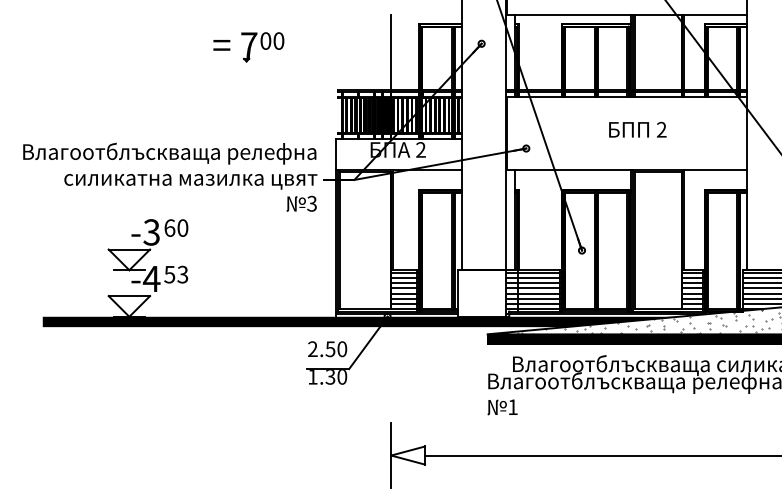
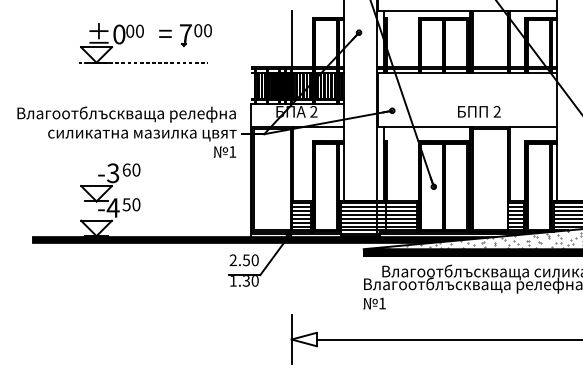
part: (189, 50) -> (141, 37), added
text: (637, 129) -> (479, 111), moved
text: (311, 203) -> (232, 151), 3 -> 1
text: (182, 274) -> (136, 204), 53 -> 50
hatch: (480, 293) -> (358, 218), added

